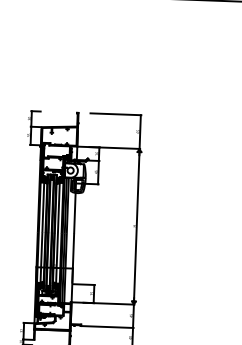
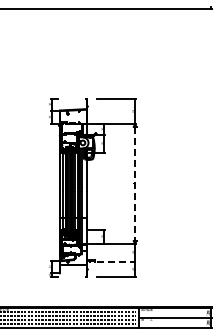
line: (137, 227) -> (135, 184), solid -> dashed
line: (108, 327) -> (116, 261), solid -> dashed

